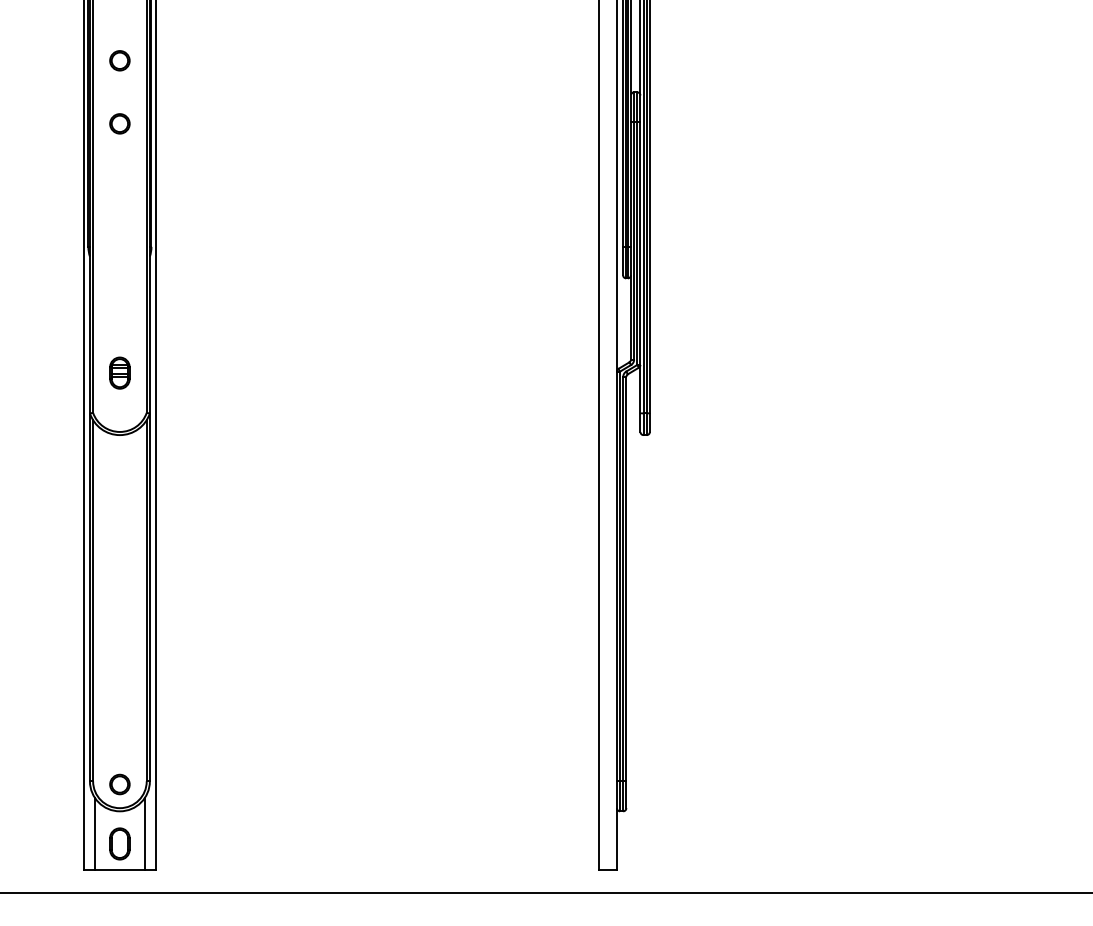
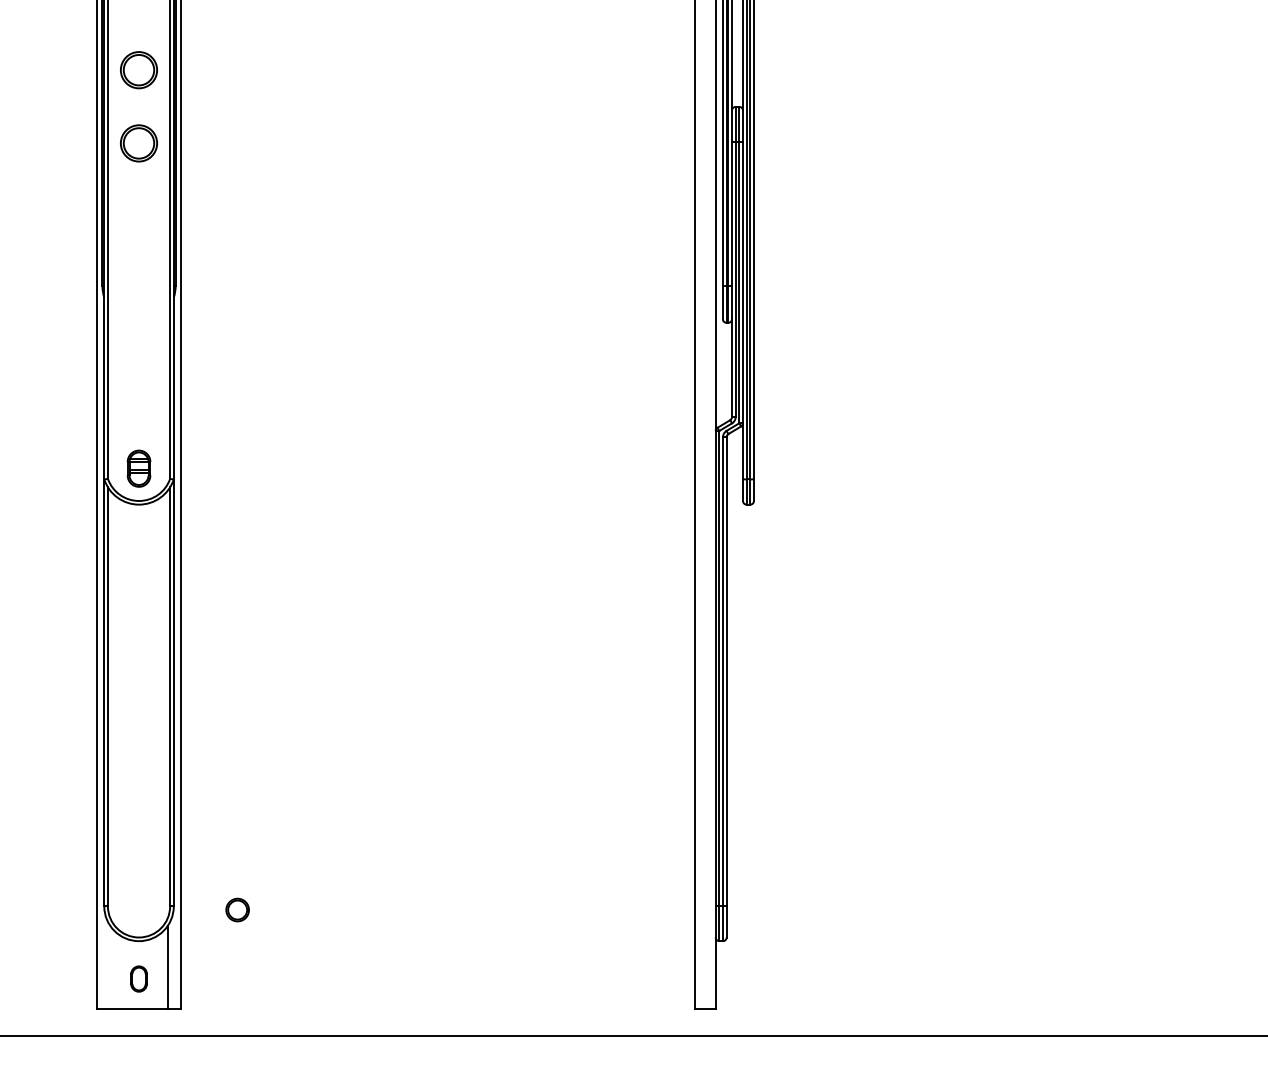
circle: (119, 60) -> (138, 69), size x1.6
circle: (119, 123) -> (138, 143), size x1.6
part: (119, 372) -> (138, 467), moved
part: (119, 784) -> (237, 910), moved
line: (95, 833) -> (110, 966), removed
part: (119, 843) -> (138, 978), size x0.7

